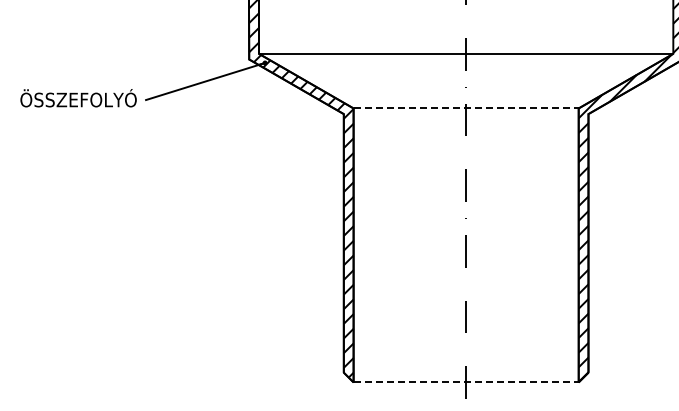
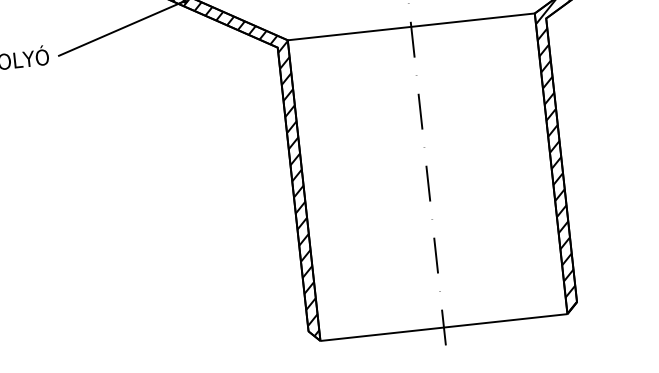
line: (466, 108) -> (411, 26), dashed -> solid
line: (466, 382) -> (444, 327), dashed -> solid

